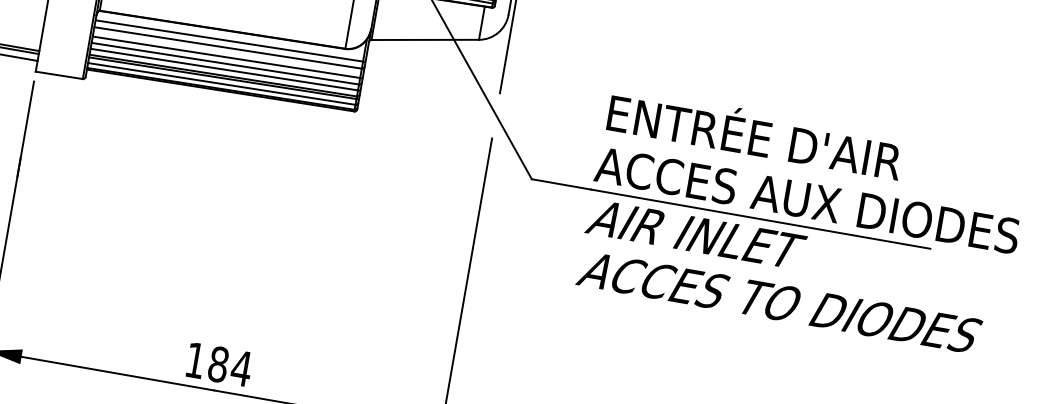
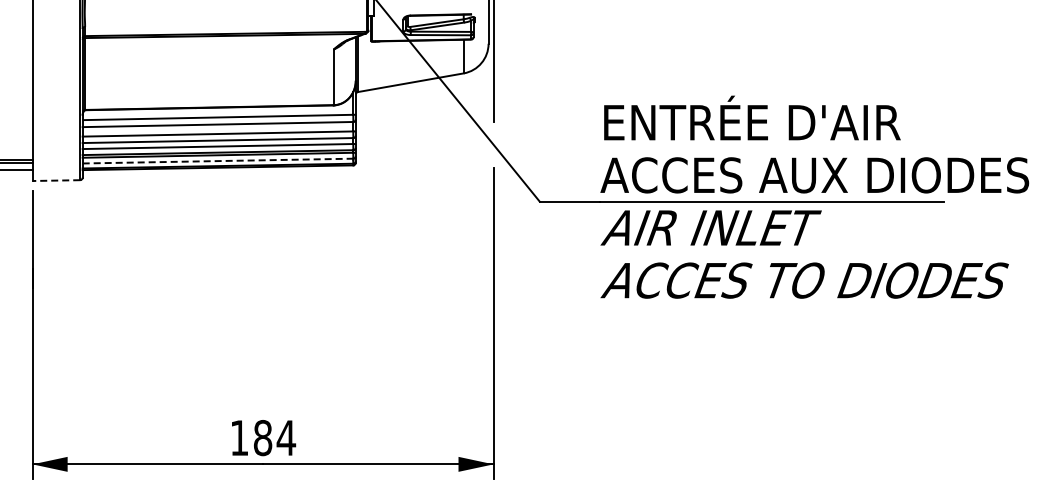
line: (59, 75) -> (56, 180), solid -> dashed
line: (222, 84) -> (218, 161), solid -> dashed

